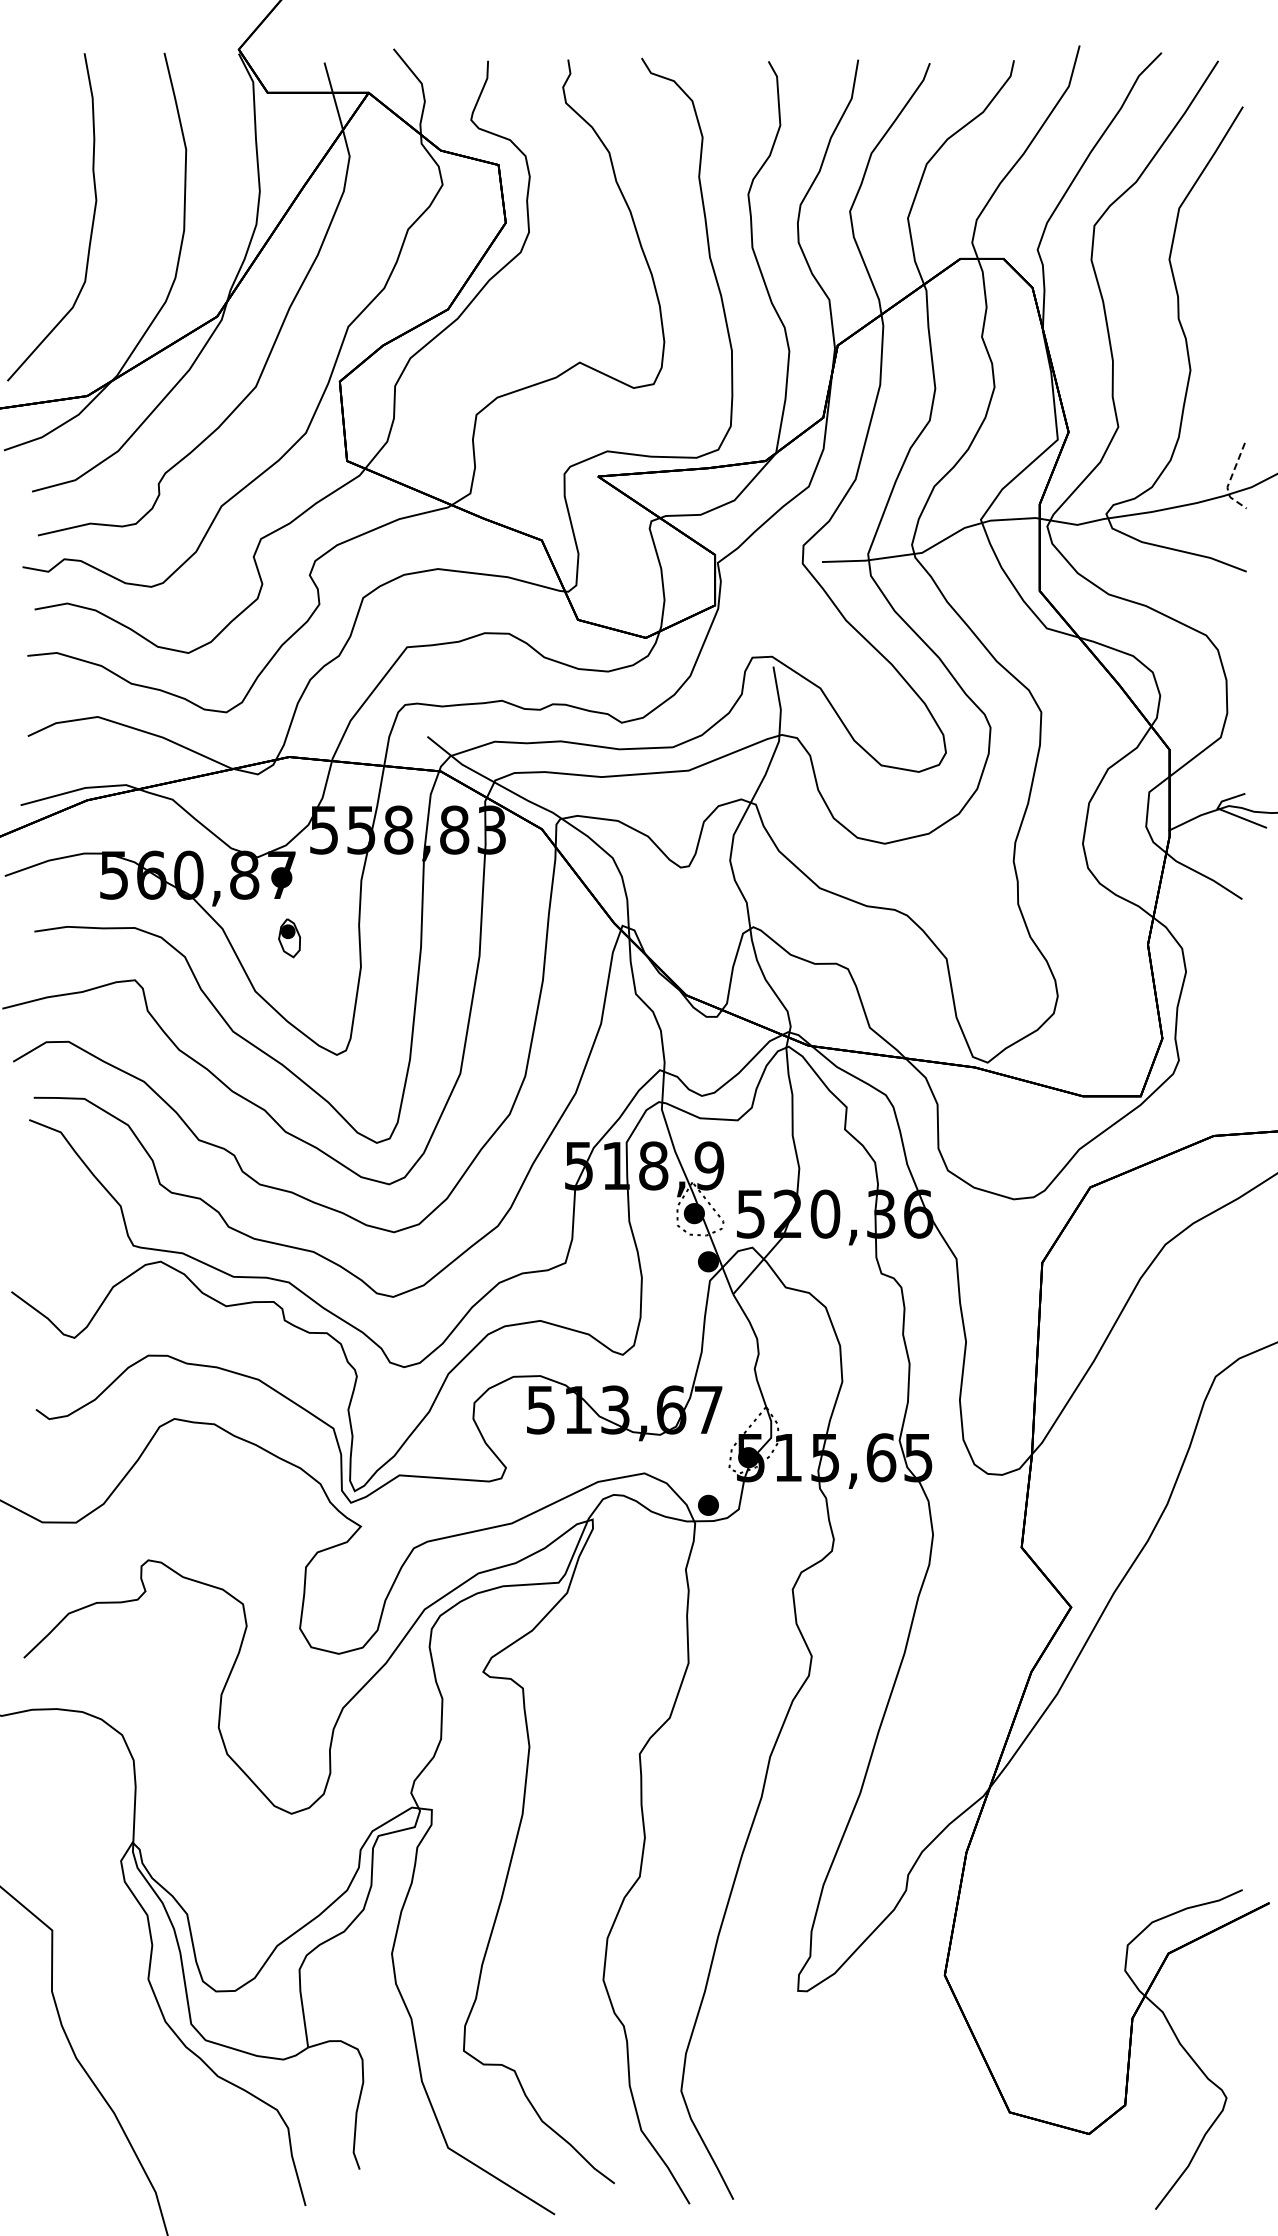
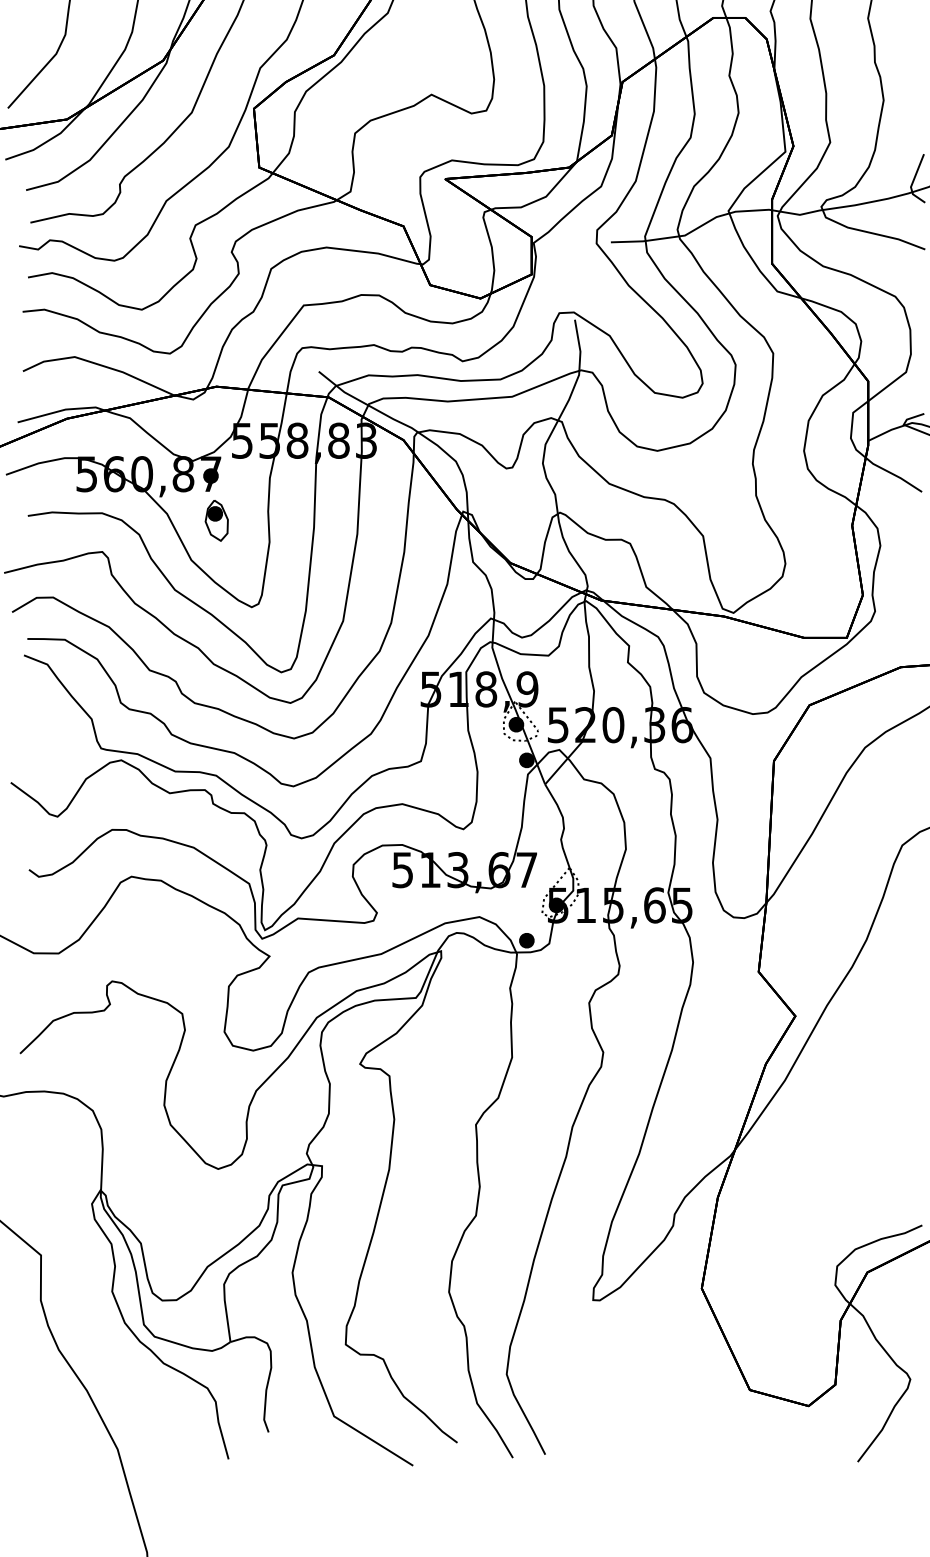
line: (1229, 480) -> (912, 181), dashed -> solid
part: (289, 938) -> (216, 521), size x1.43

